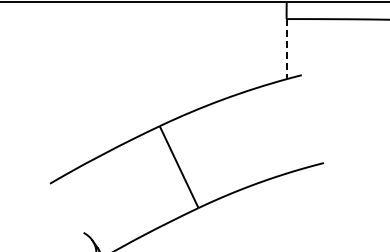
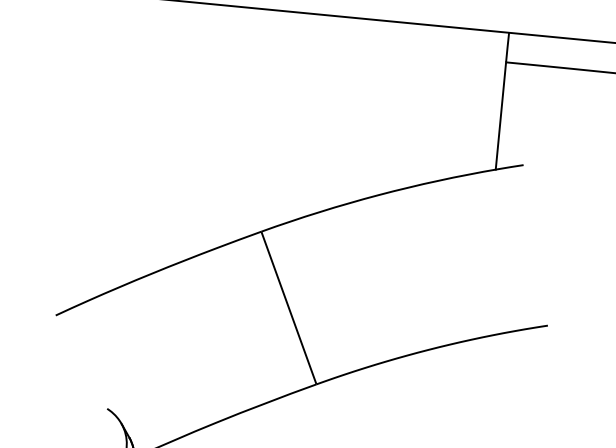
line: (286, 49) -> (500, 116), dashed -> solid

